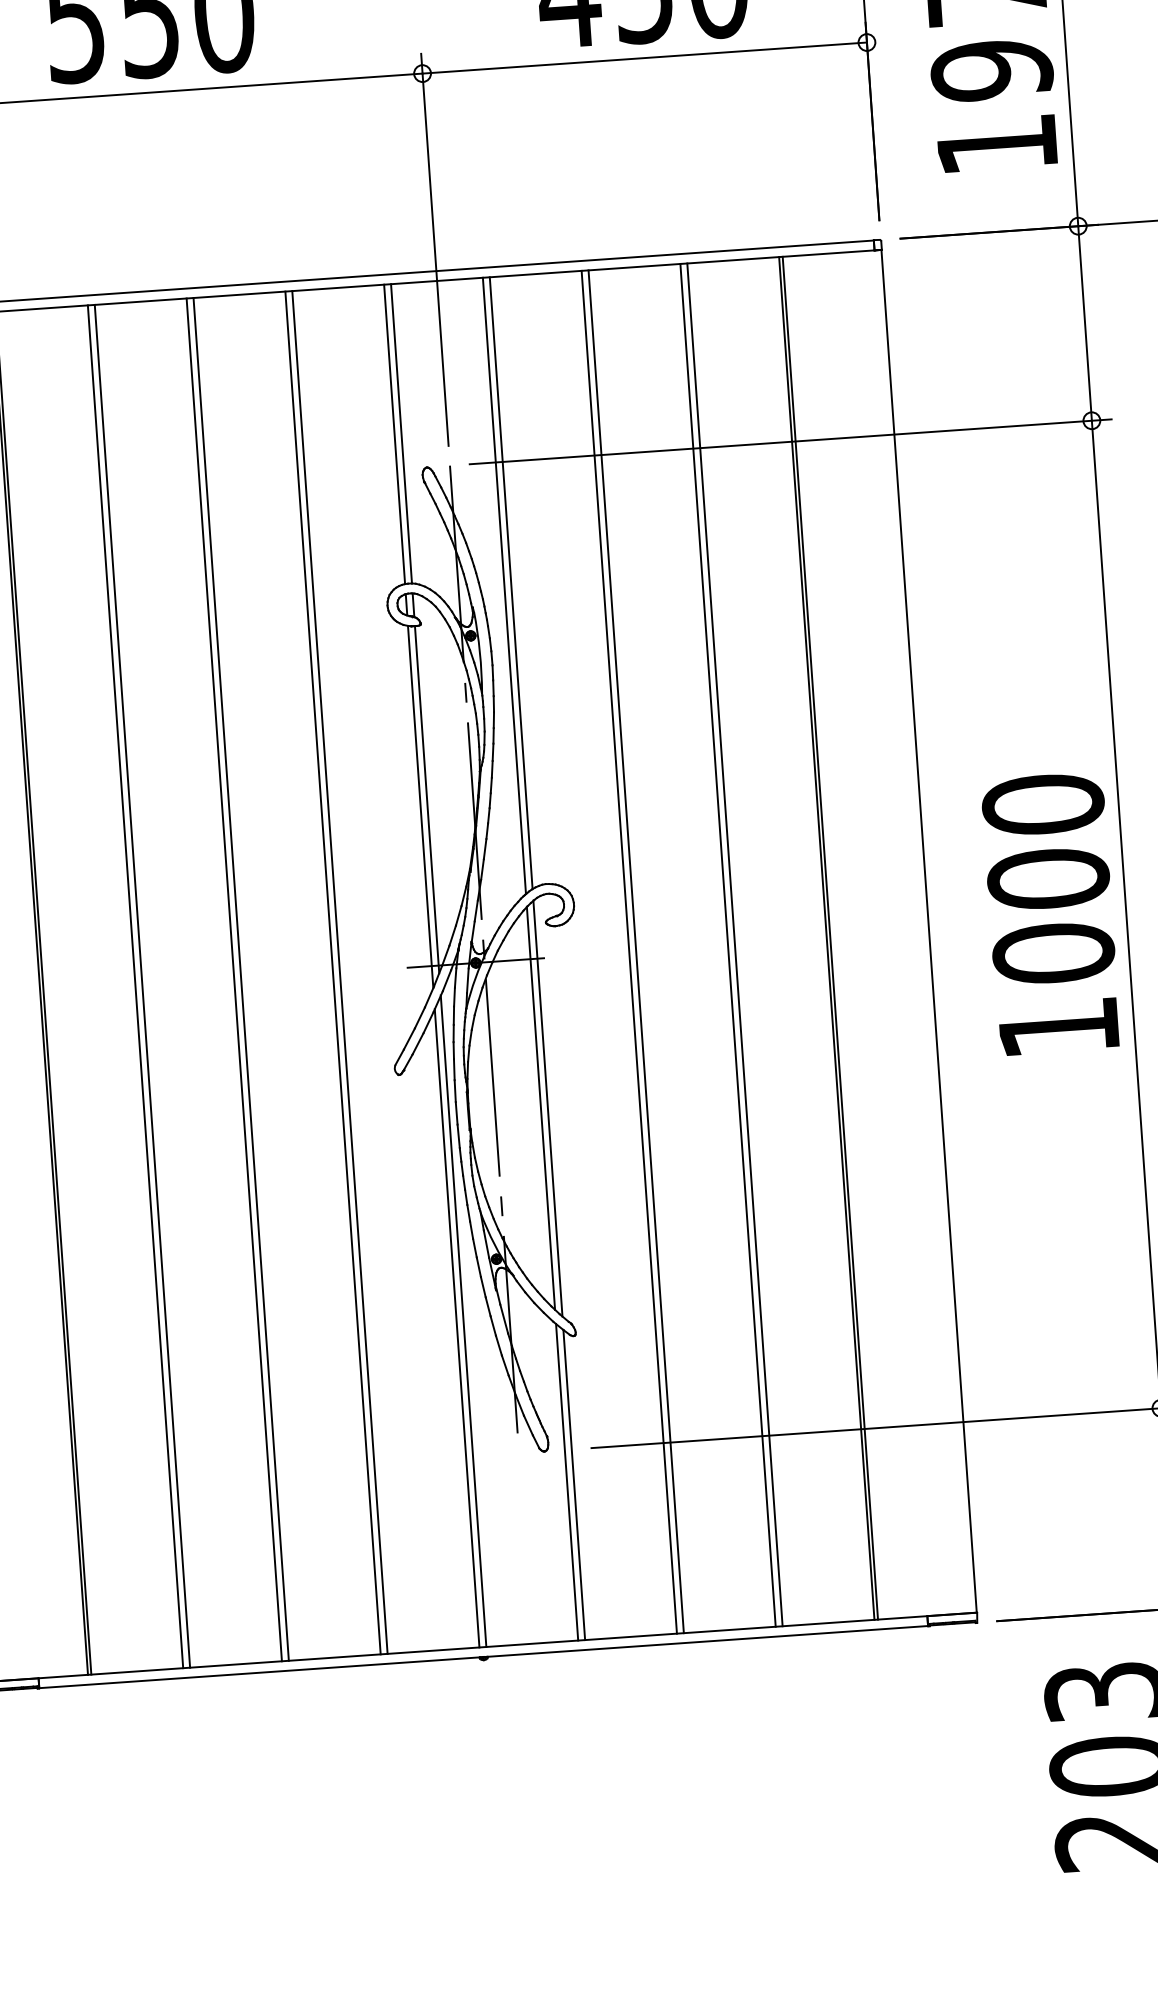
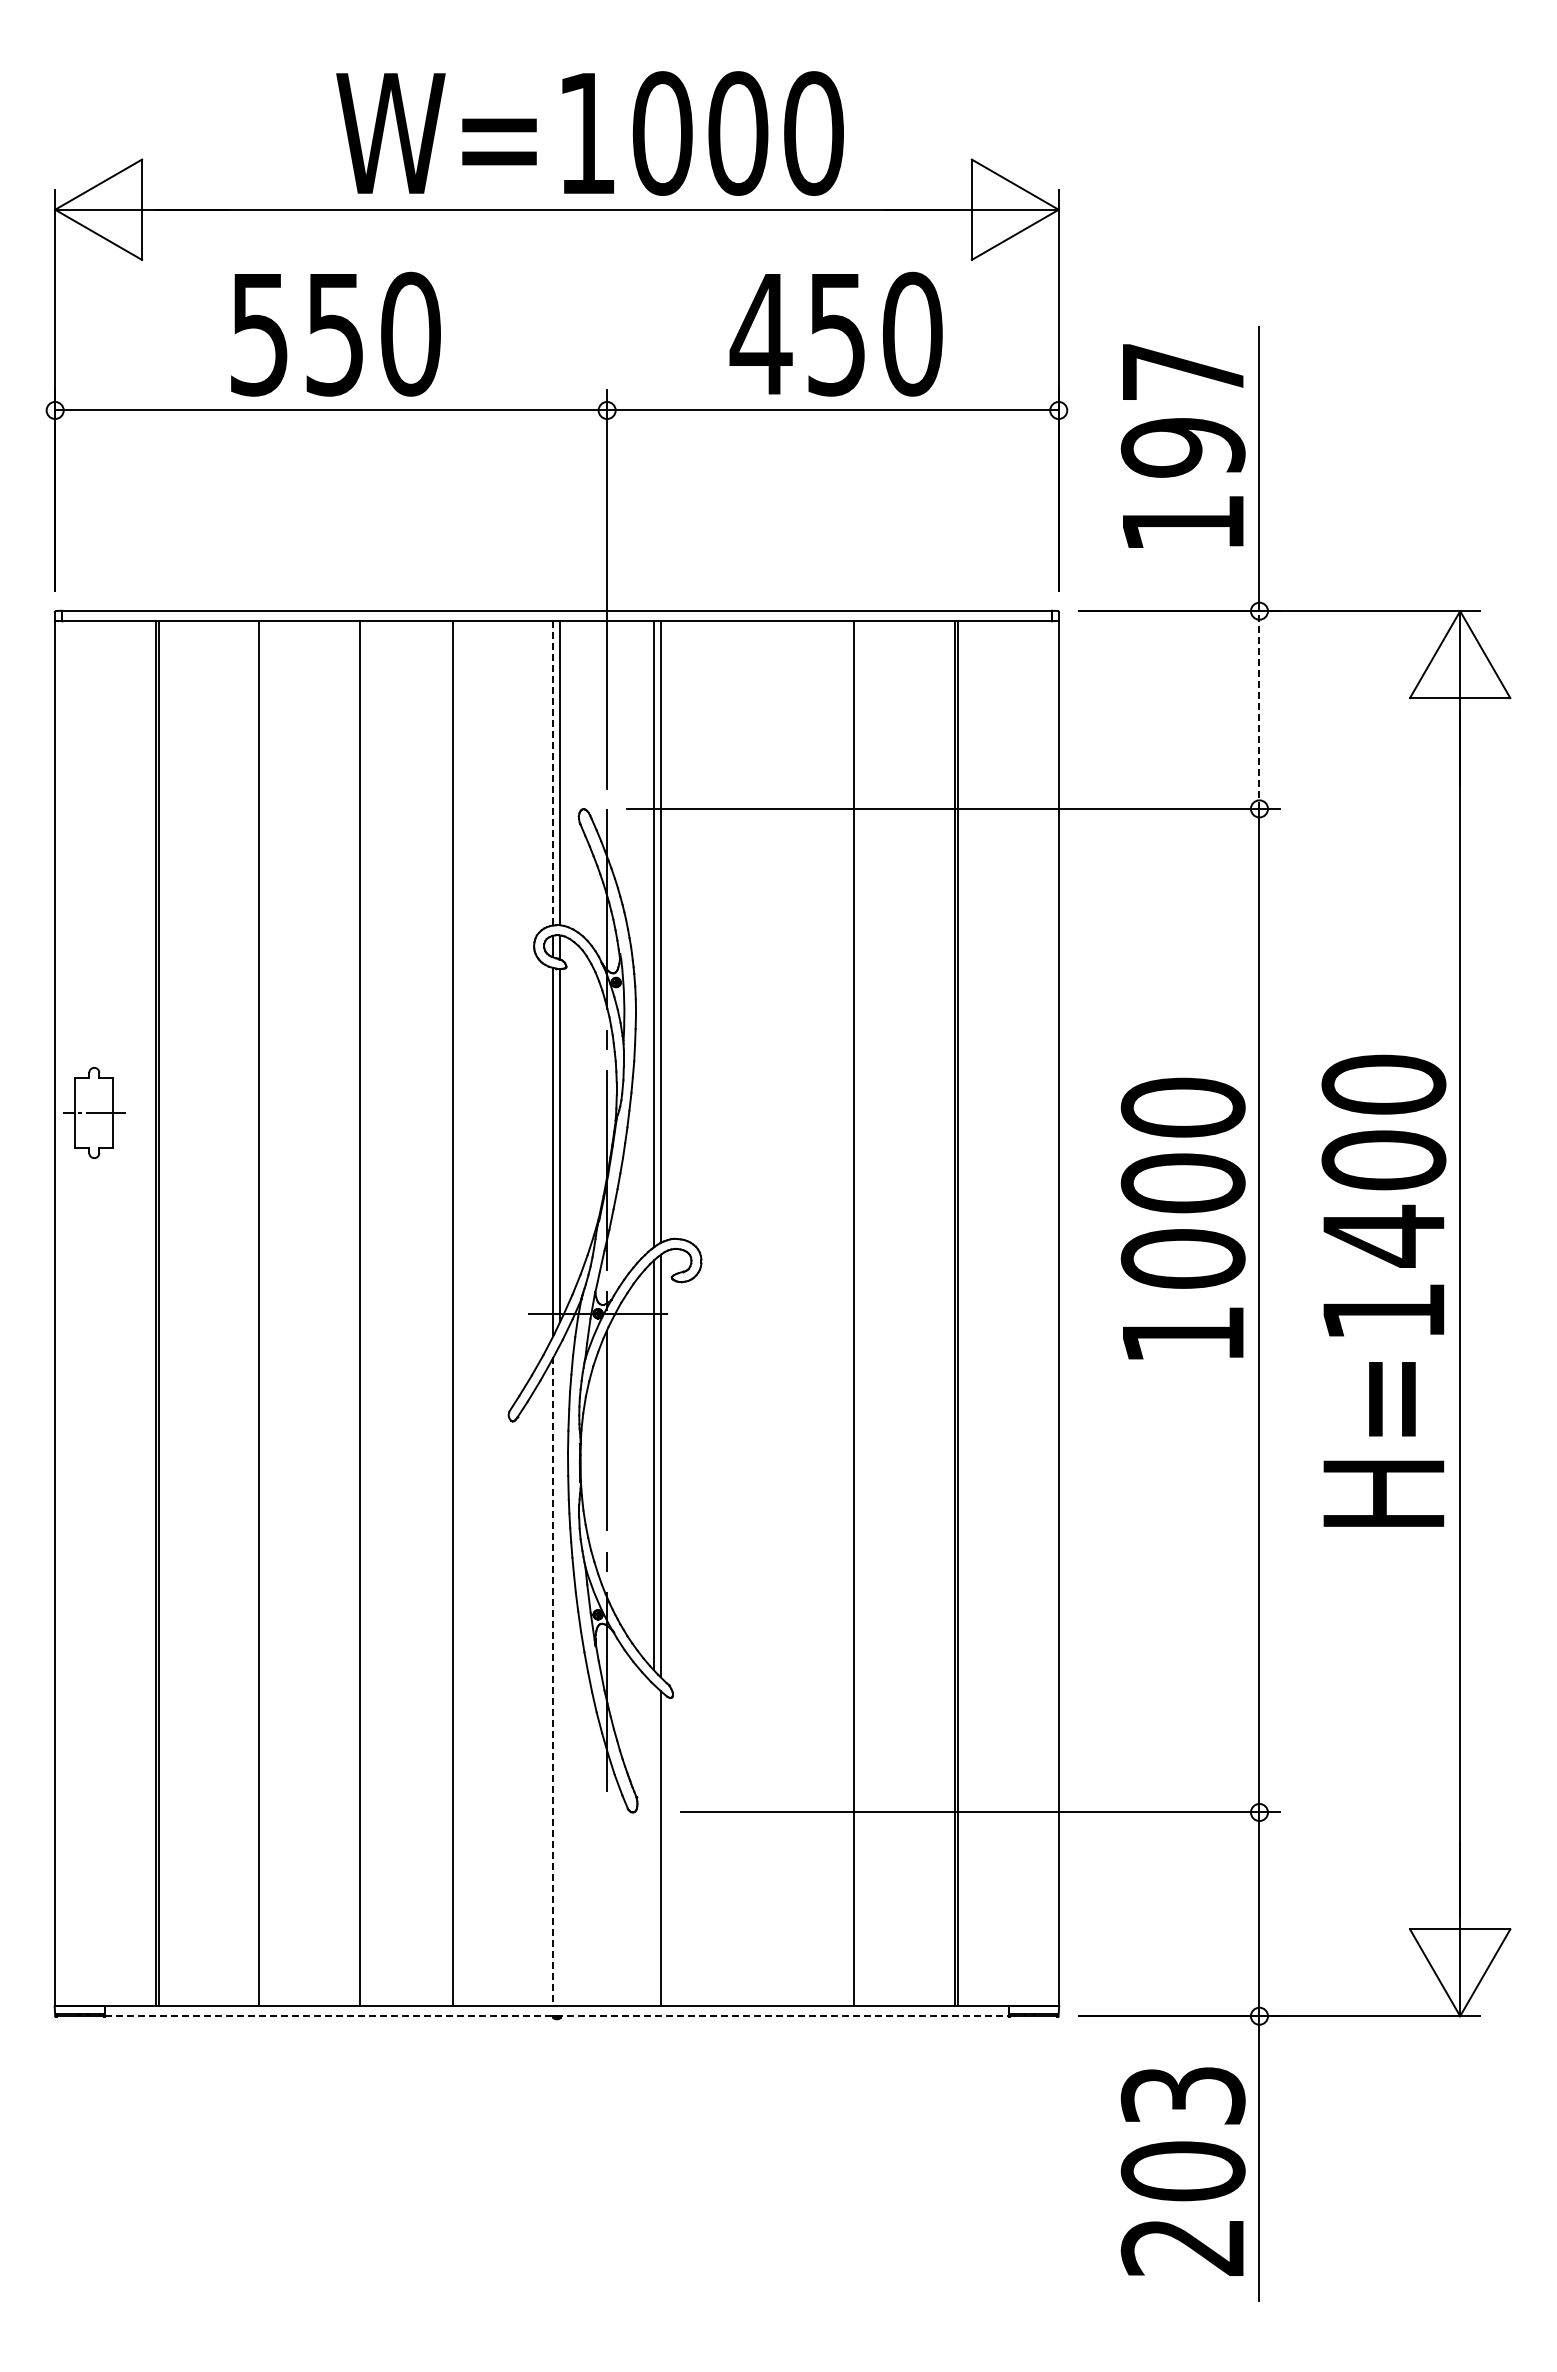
line: (1085, 323) -> (1259, 710), solid -> dashed
line: (394, 434) -> (553, 773), solid -> dashed
text: (1050, 913) -> (1182, 1218), moved
line: (734, 944) -> (861, 1313), removed
line: (636, 951) -> (761, 1313), removed
line: (629, 952) -> (754, 1313), removed
line: (340, 972) -> (460, 1313), removed
line: (234, 979) -> (352, 1313), removed
line: (135, 986) -> (252, 1313), removed
line: (463, 1321) -> (560, 1675), removed
line: (457, 1328) -> (553, 1682), solid -> dashed
line: (566, 1482) -> (653, 1845), removed
line: (483, 1657) -> (556, 2016), solid -> dashed

